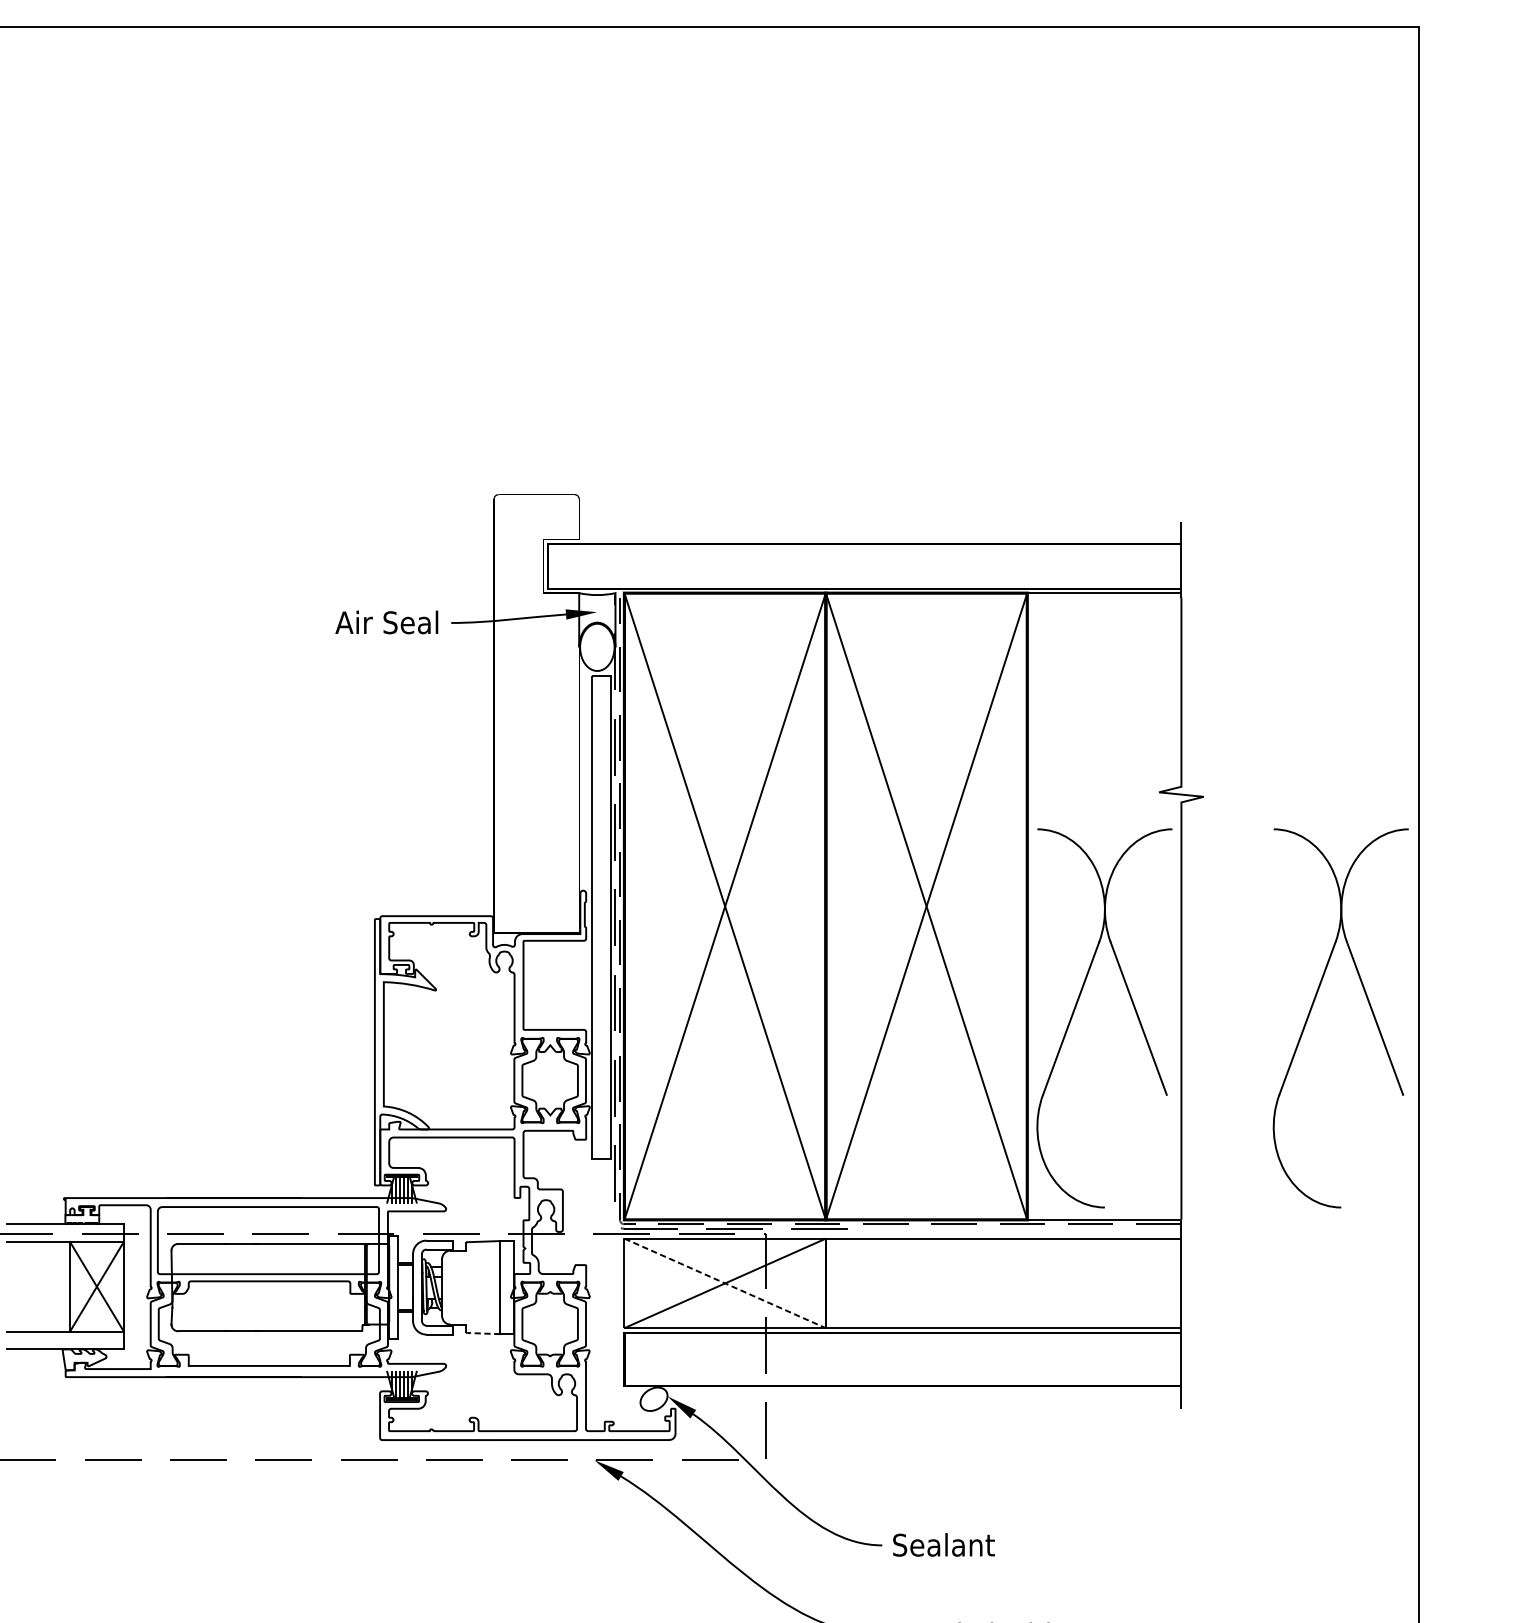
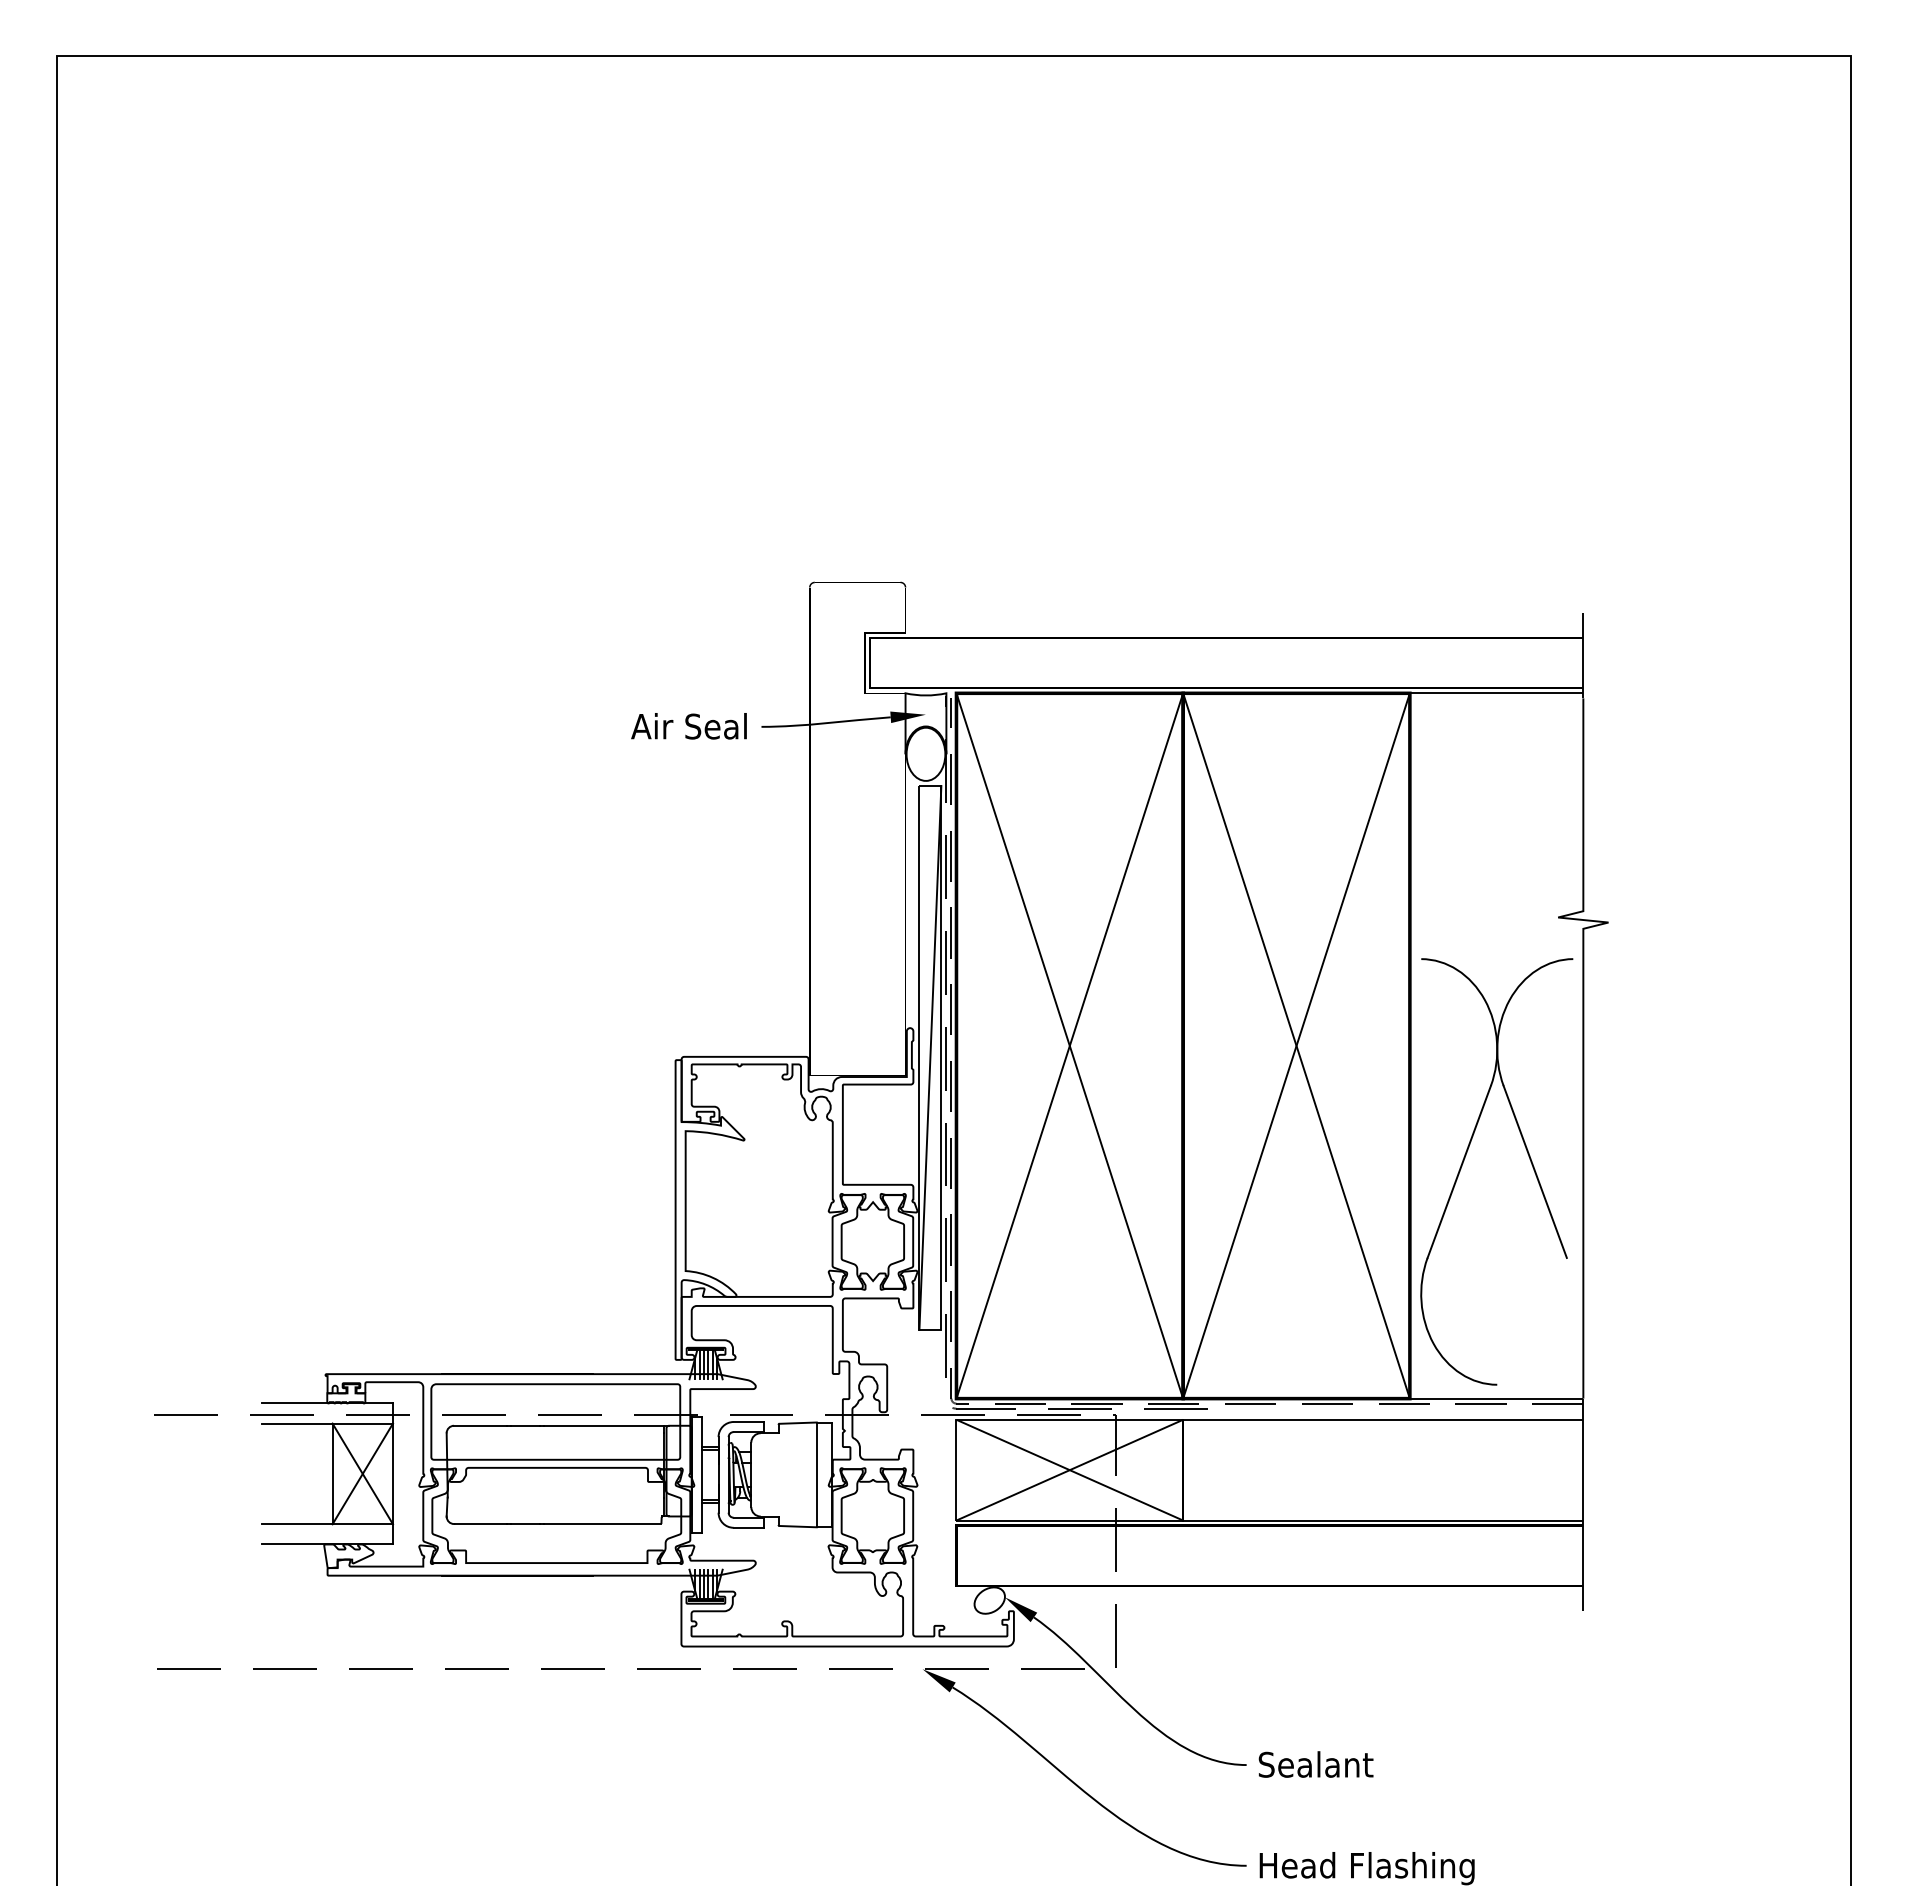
line: (601, 916) -> (930, 1057), added
part: (1312, 1009) -> (1730, 1161), removed
line: (725, 1283) -> (1070, 1470), dashed -> solid
line: (484, 1333) -> (798, 1526), dashed -> solid

